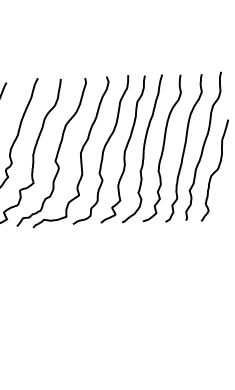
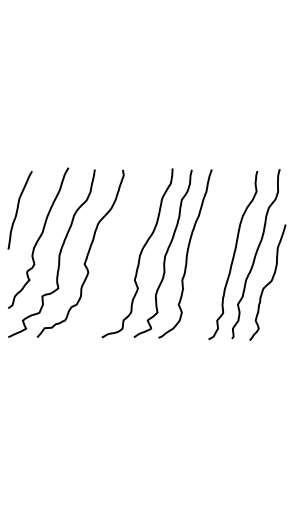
curve: (162, 148) -> (208, 254), removed
curve: (80, 152) -> (113, 255), removed

